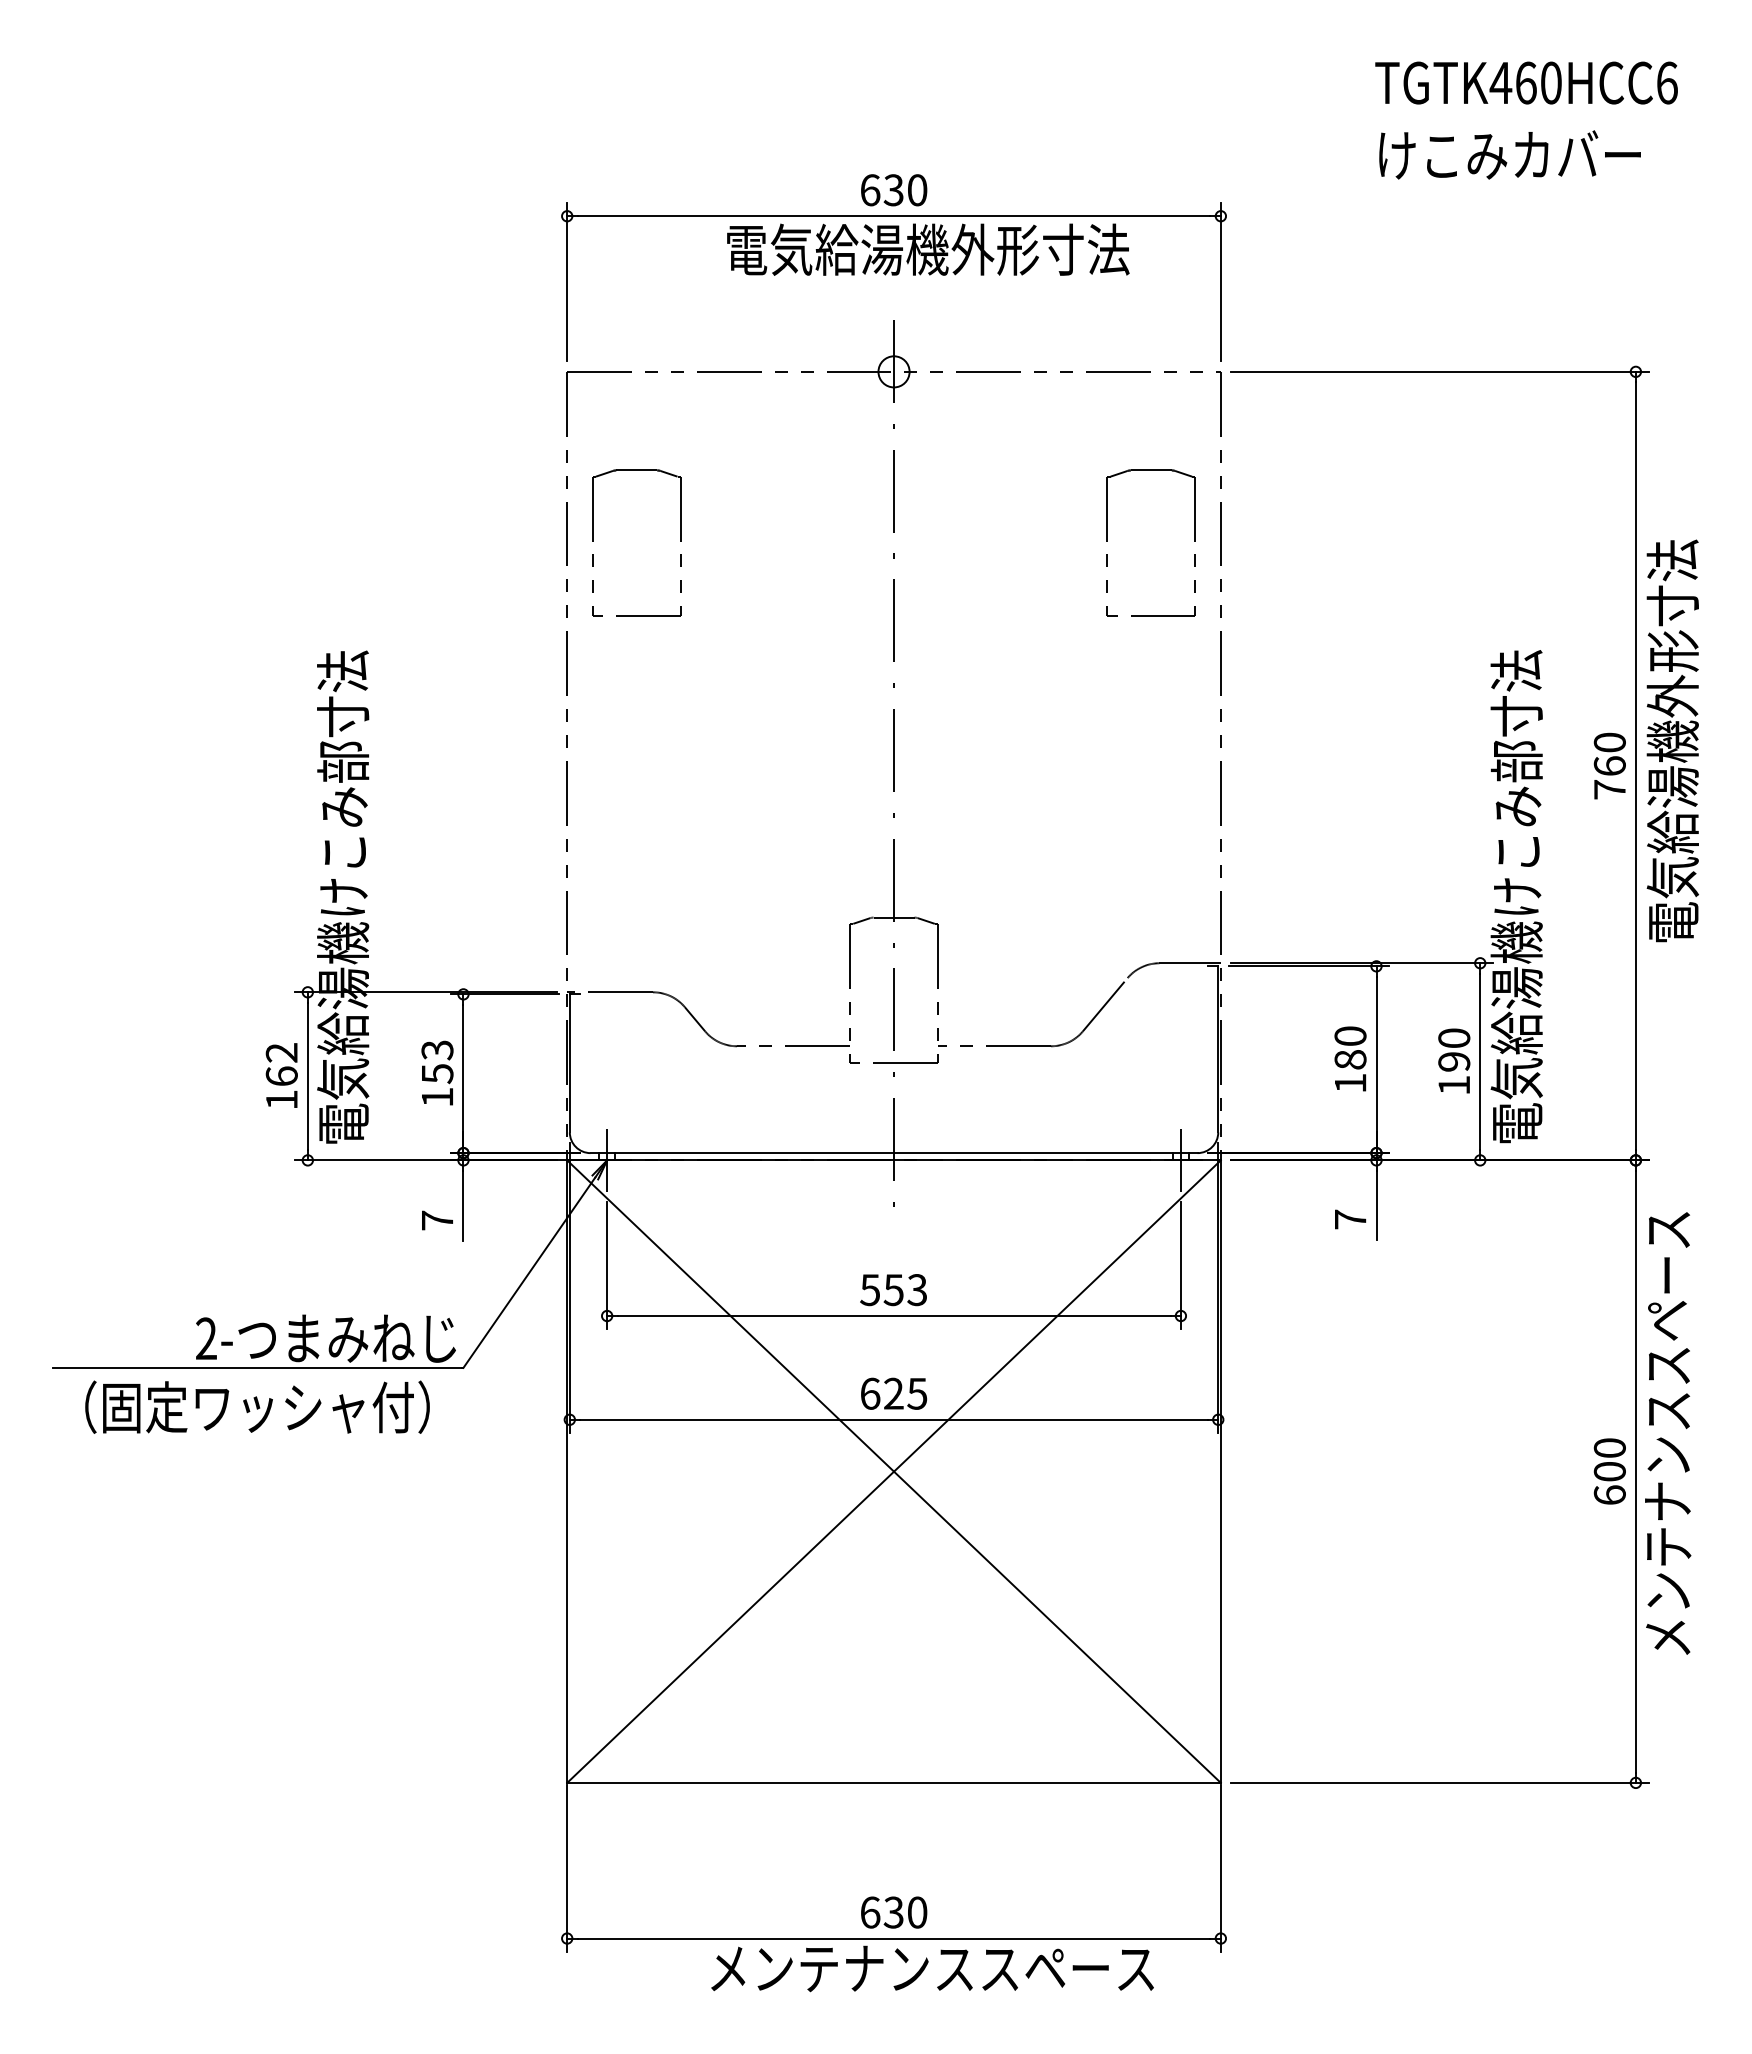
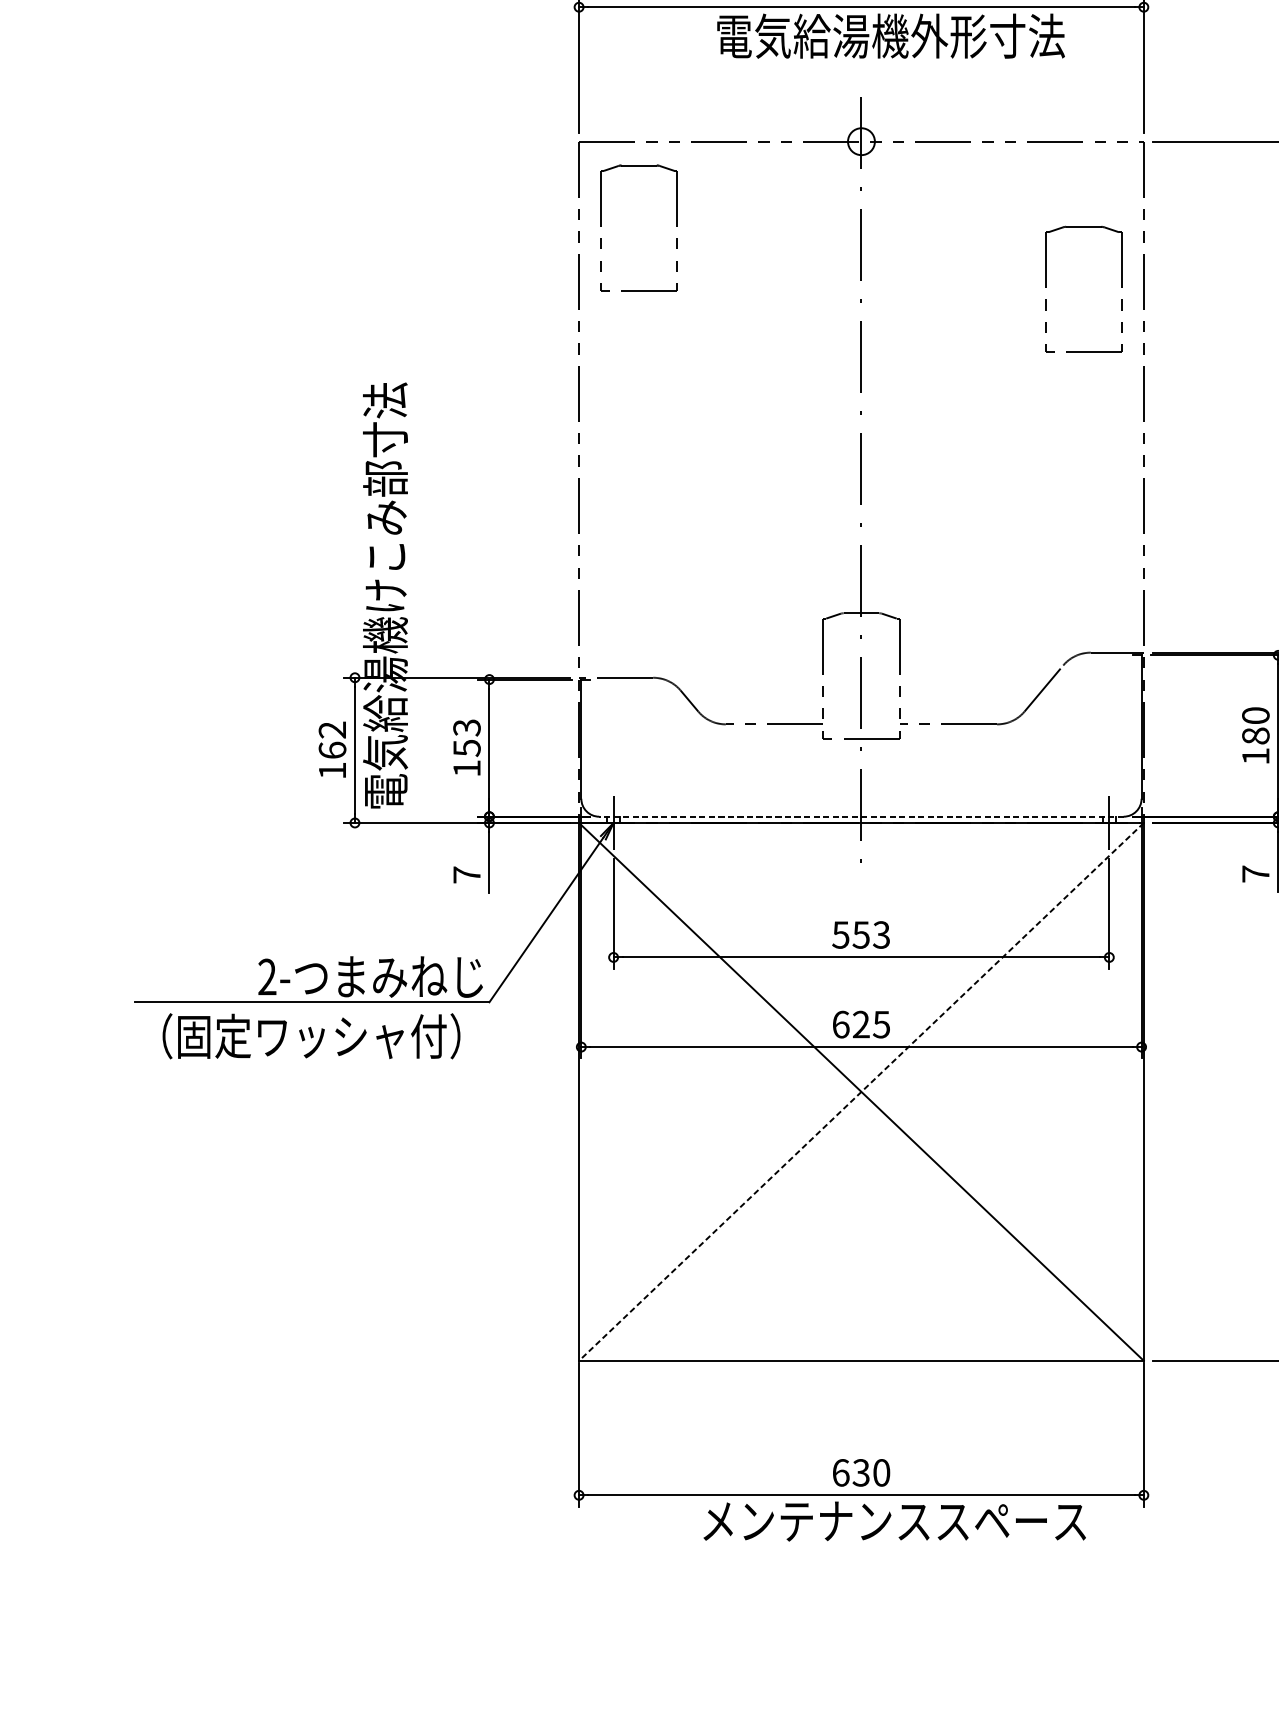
part: (593, 541) -> (601, 226), moved
line: (893, 1153) -> (860, 817), solid -> dashed
line: (893, 1472) -> (860, 1092), solid -> dashed

